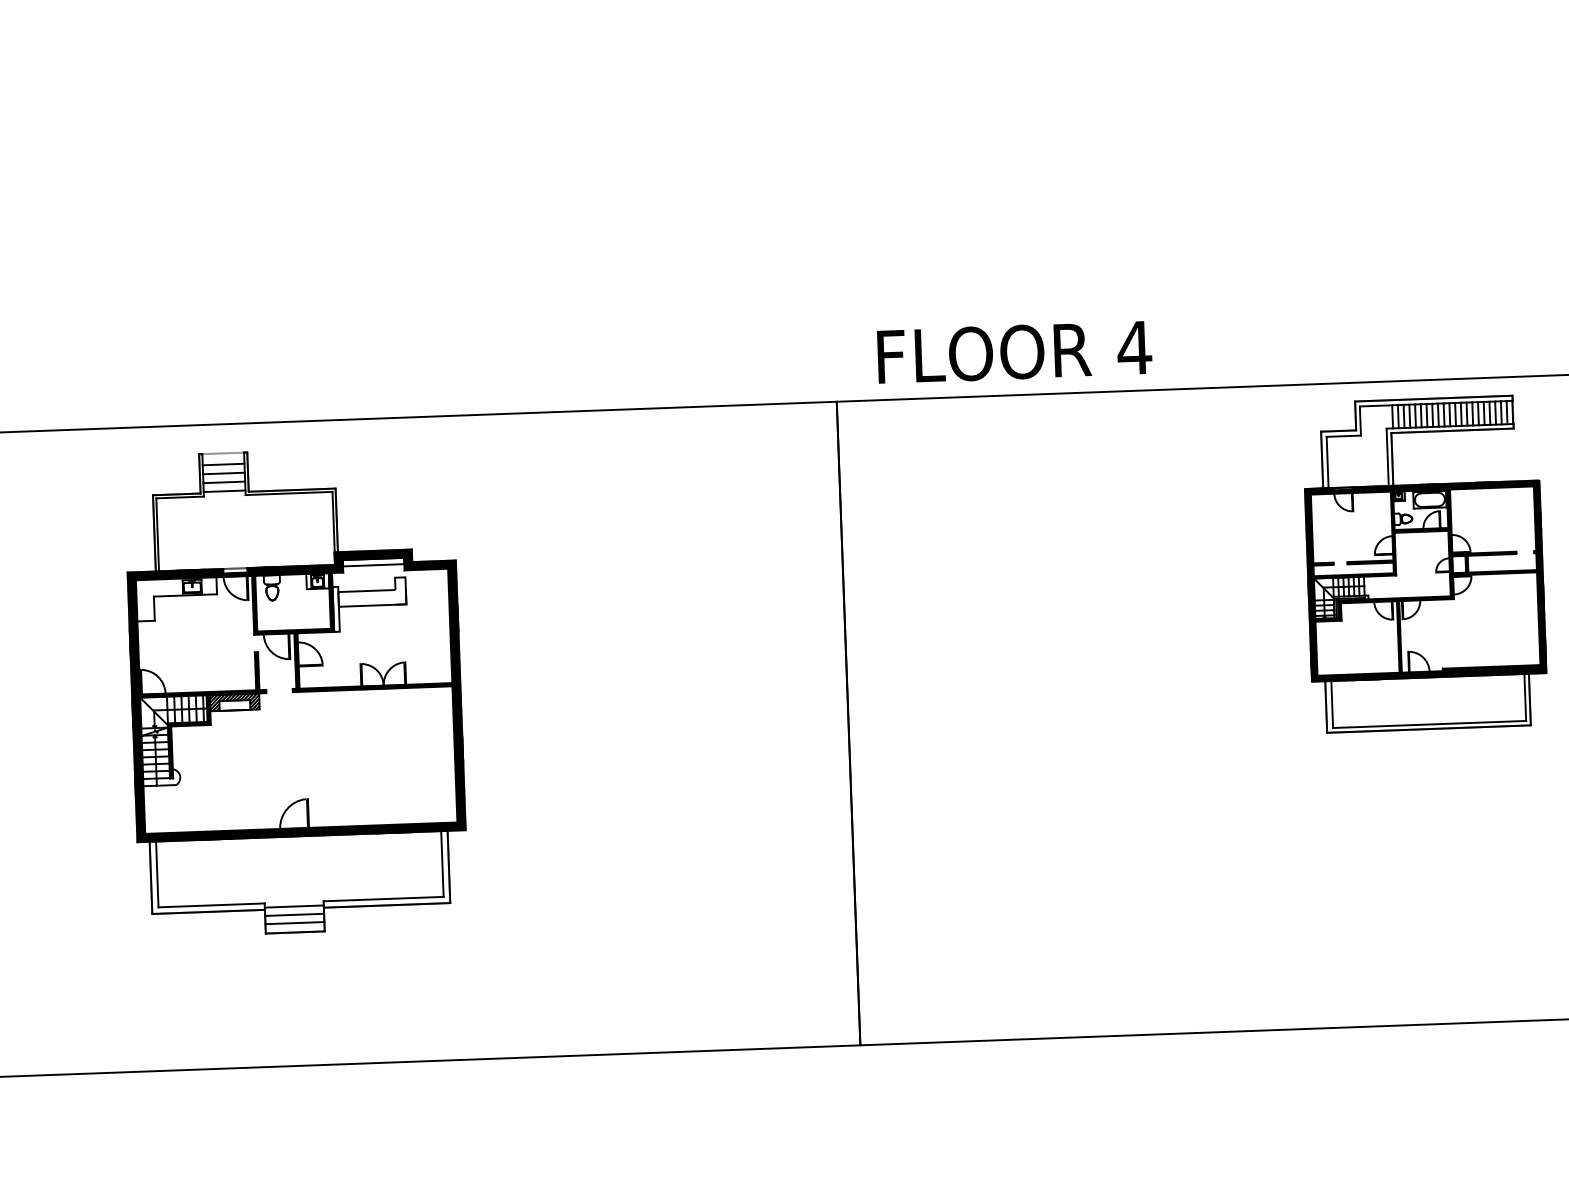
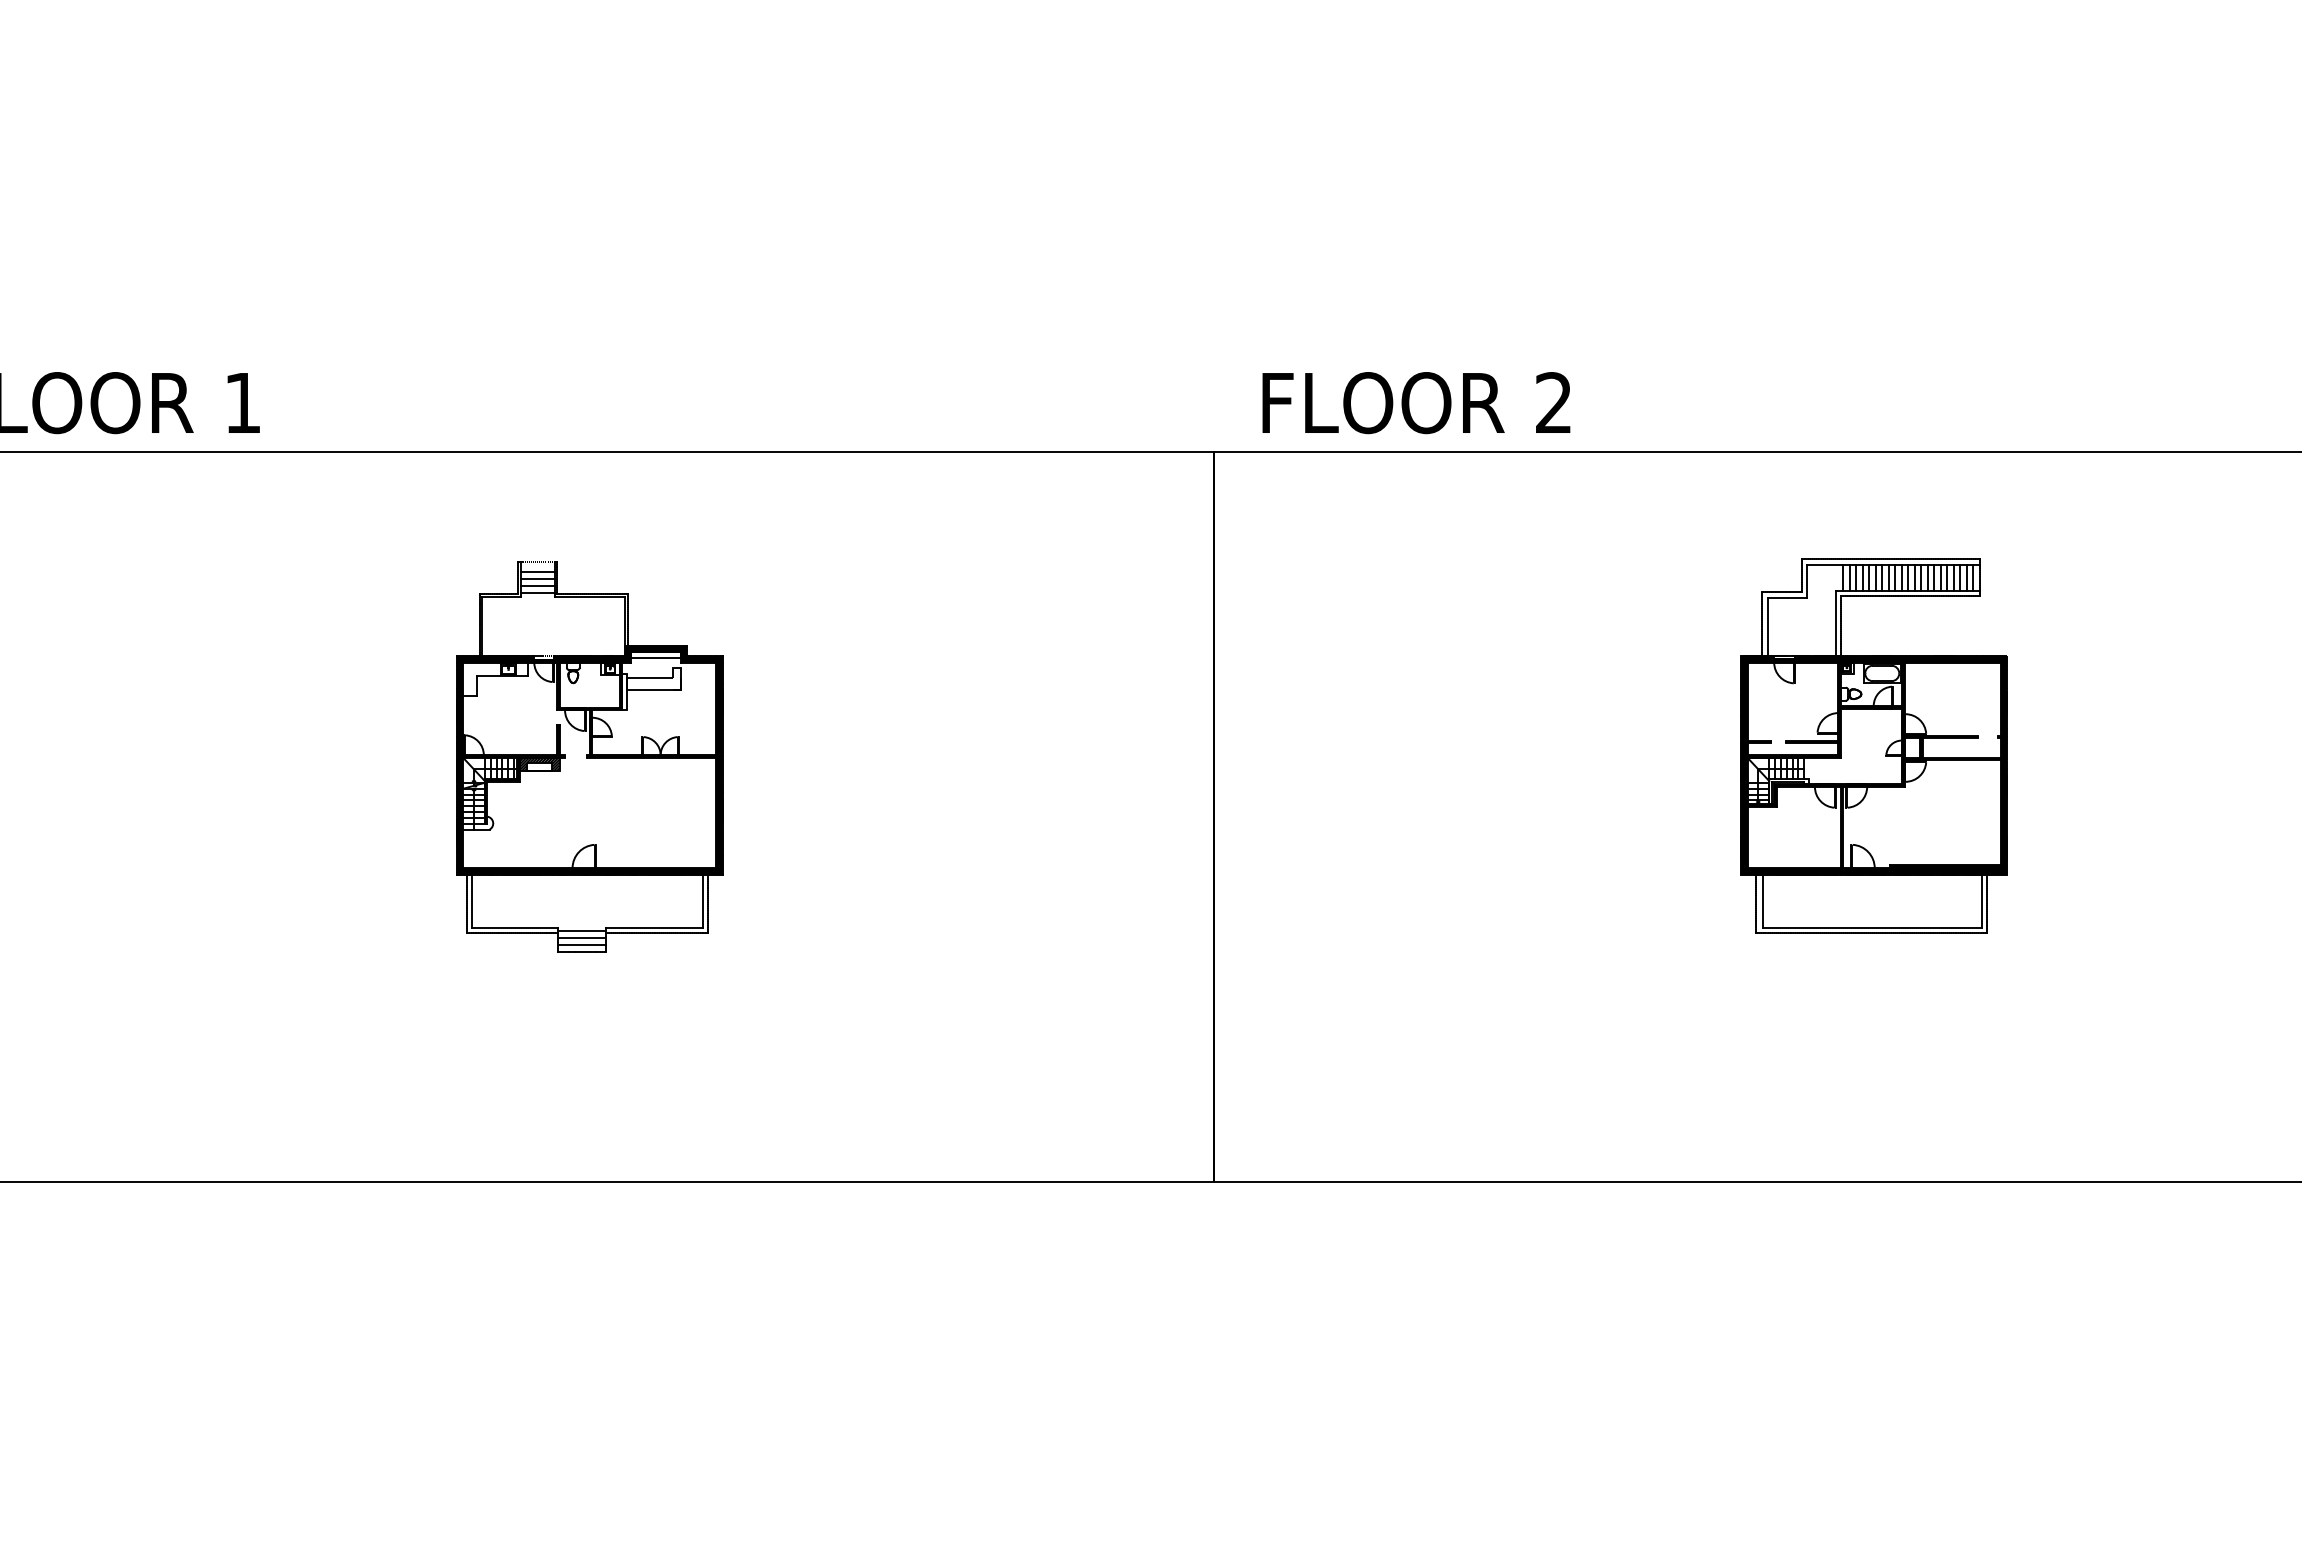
text: (1134, 347) -> (1553, 402), 4 -> 2
part: (1424, 563) -> (1873, 745), moved
part: (296, 690) -> (589, 756), size x0.71

